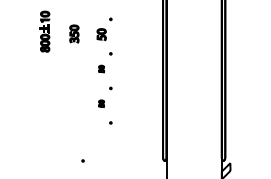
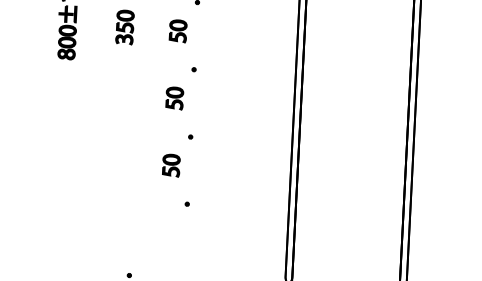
part: (101, 68) -> (174, 97), size x1.67
part: (101, 103) -> (170, 165), size x1.67

